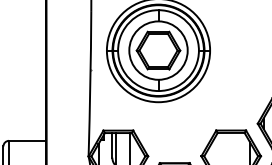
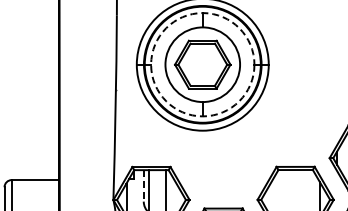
circle: (158, 50) -> (202, 64), solid -> dashed
line: (112, 145) -> (143, 185), solid -> dashed

